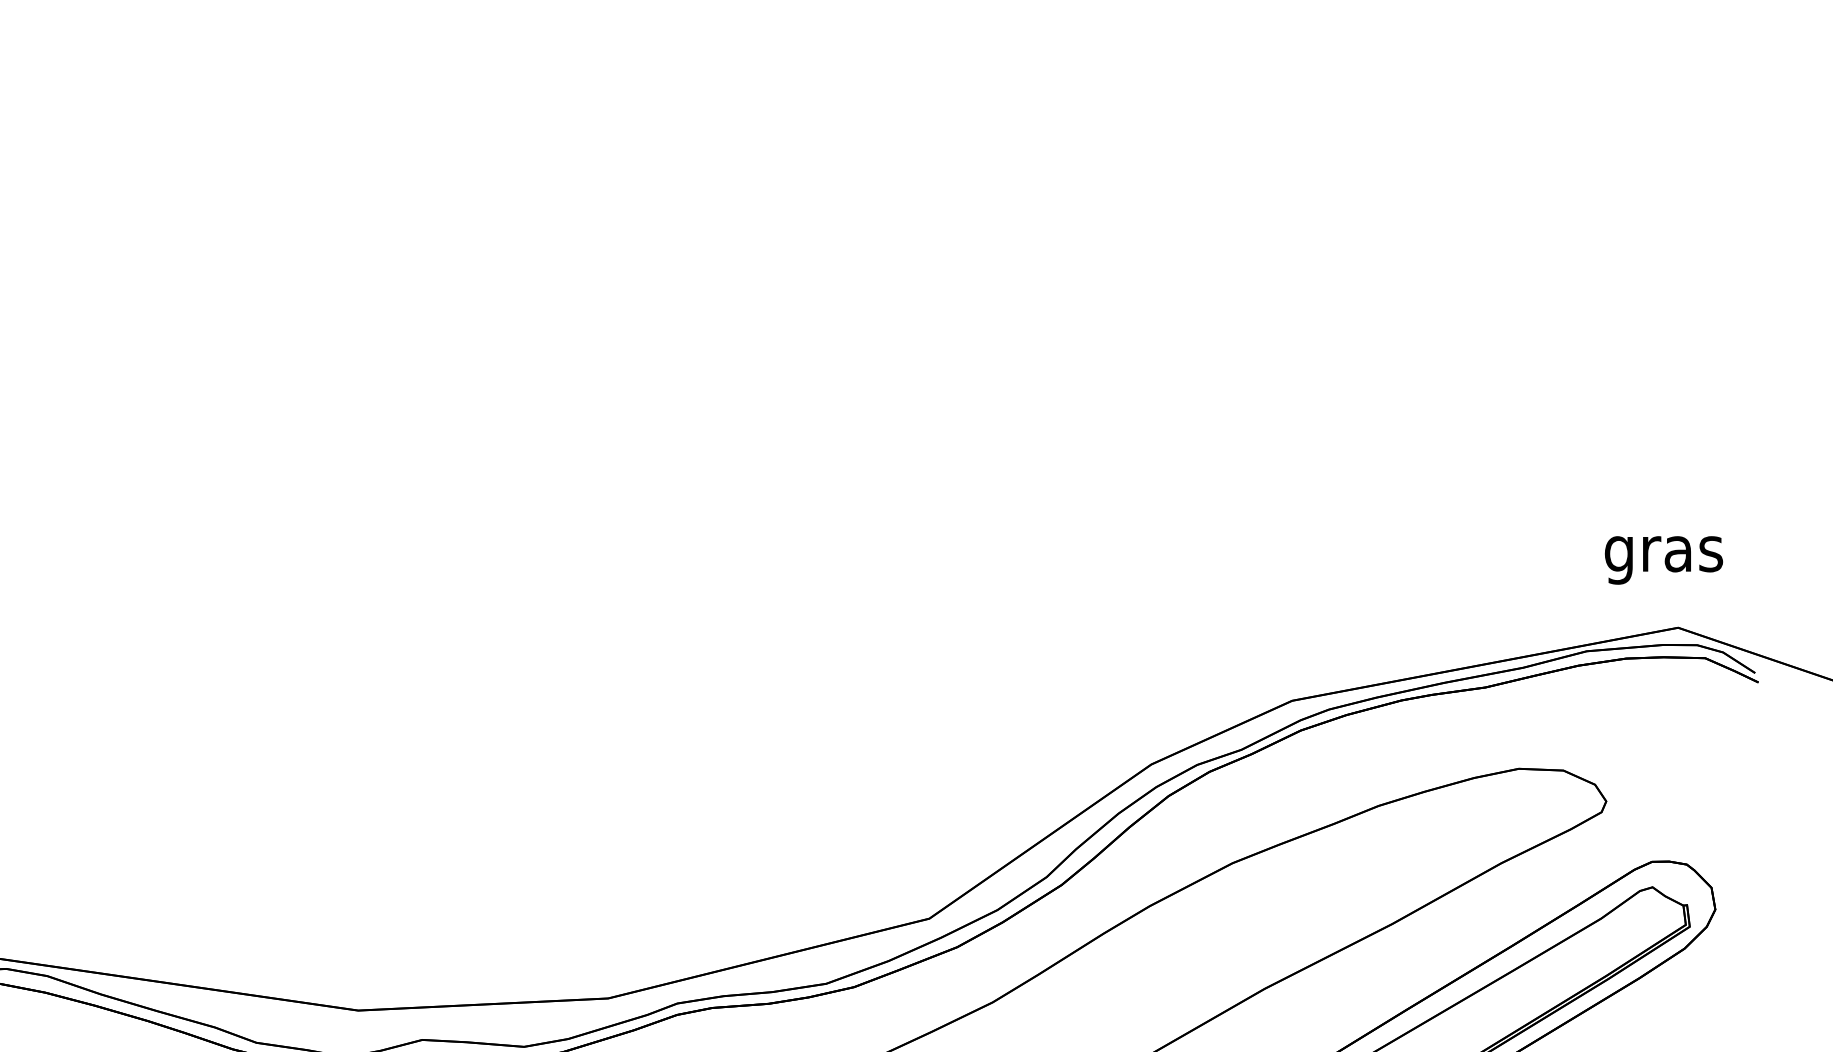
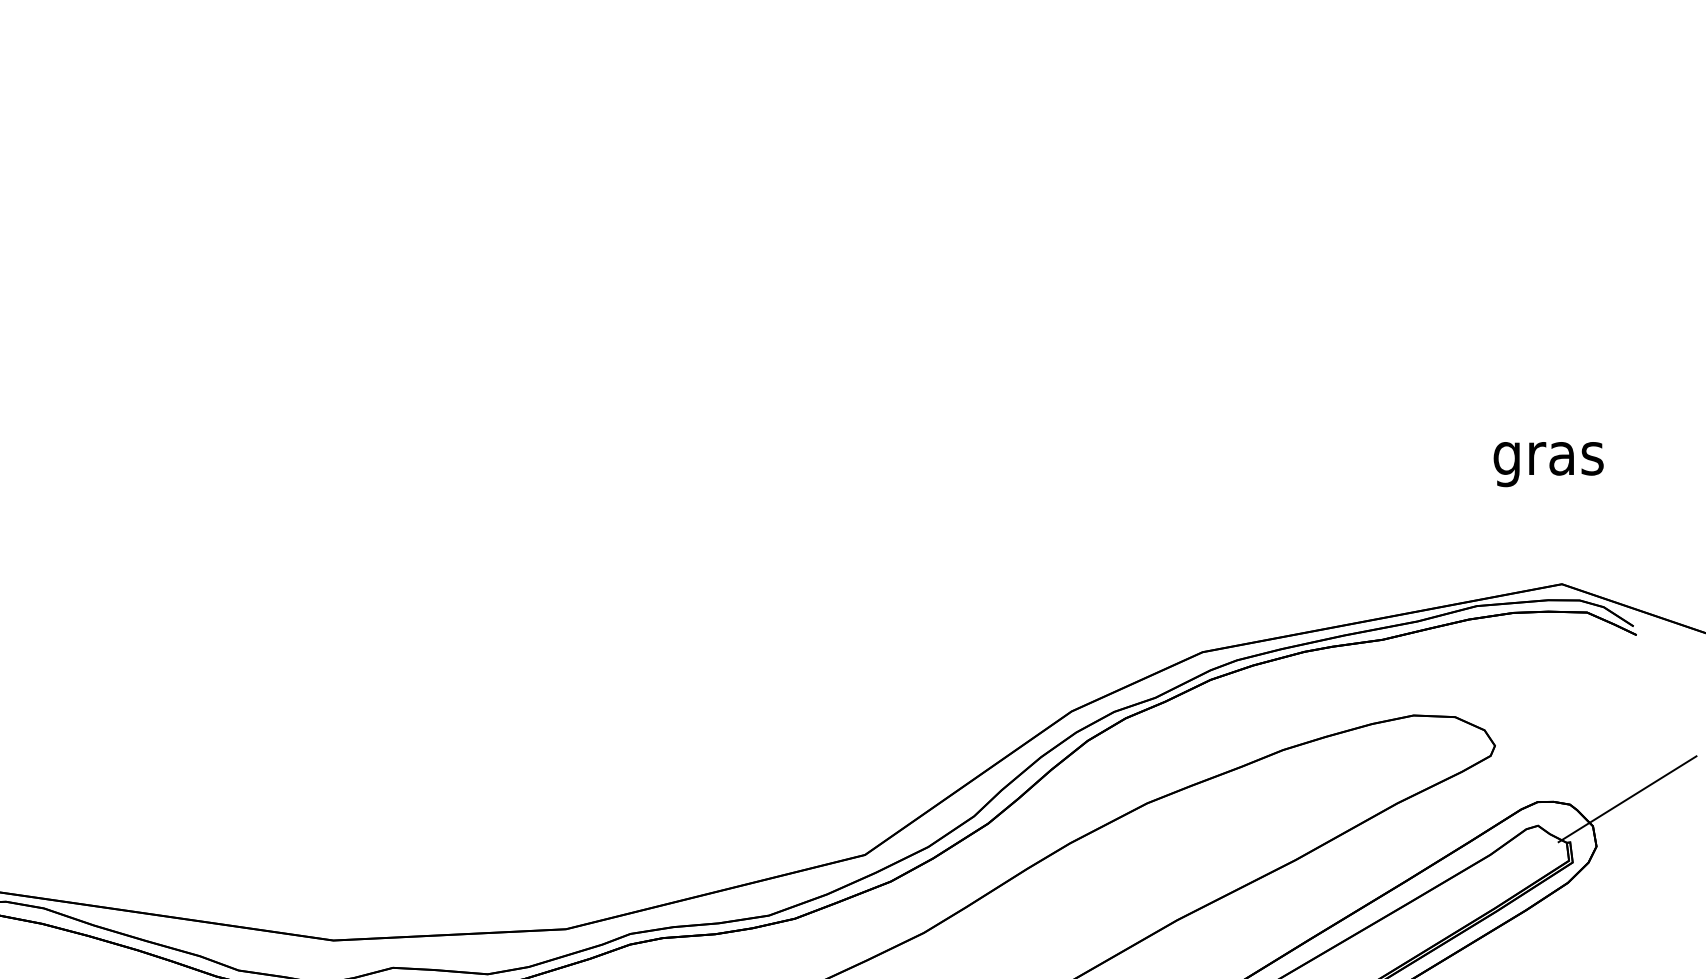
text: (1663, 560) -> (1548, 464), moved
line: (1748, 859) -> (1627, 799), added

